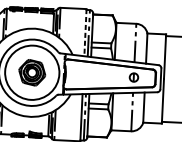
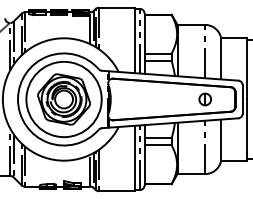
line: (85, 32) -> (135, 40), dashed -> solid
part: (31, 72) -> (63, 99), size x1.43

